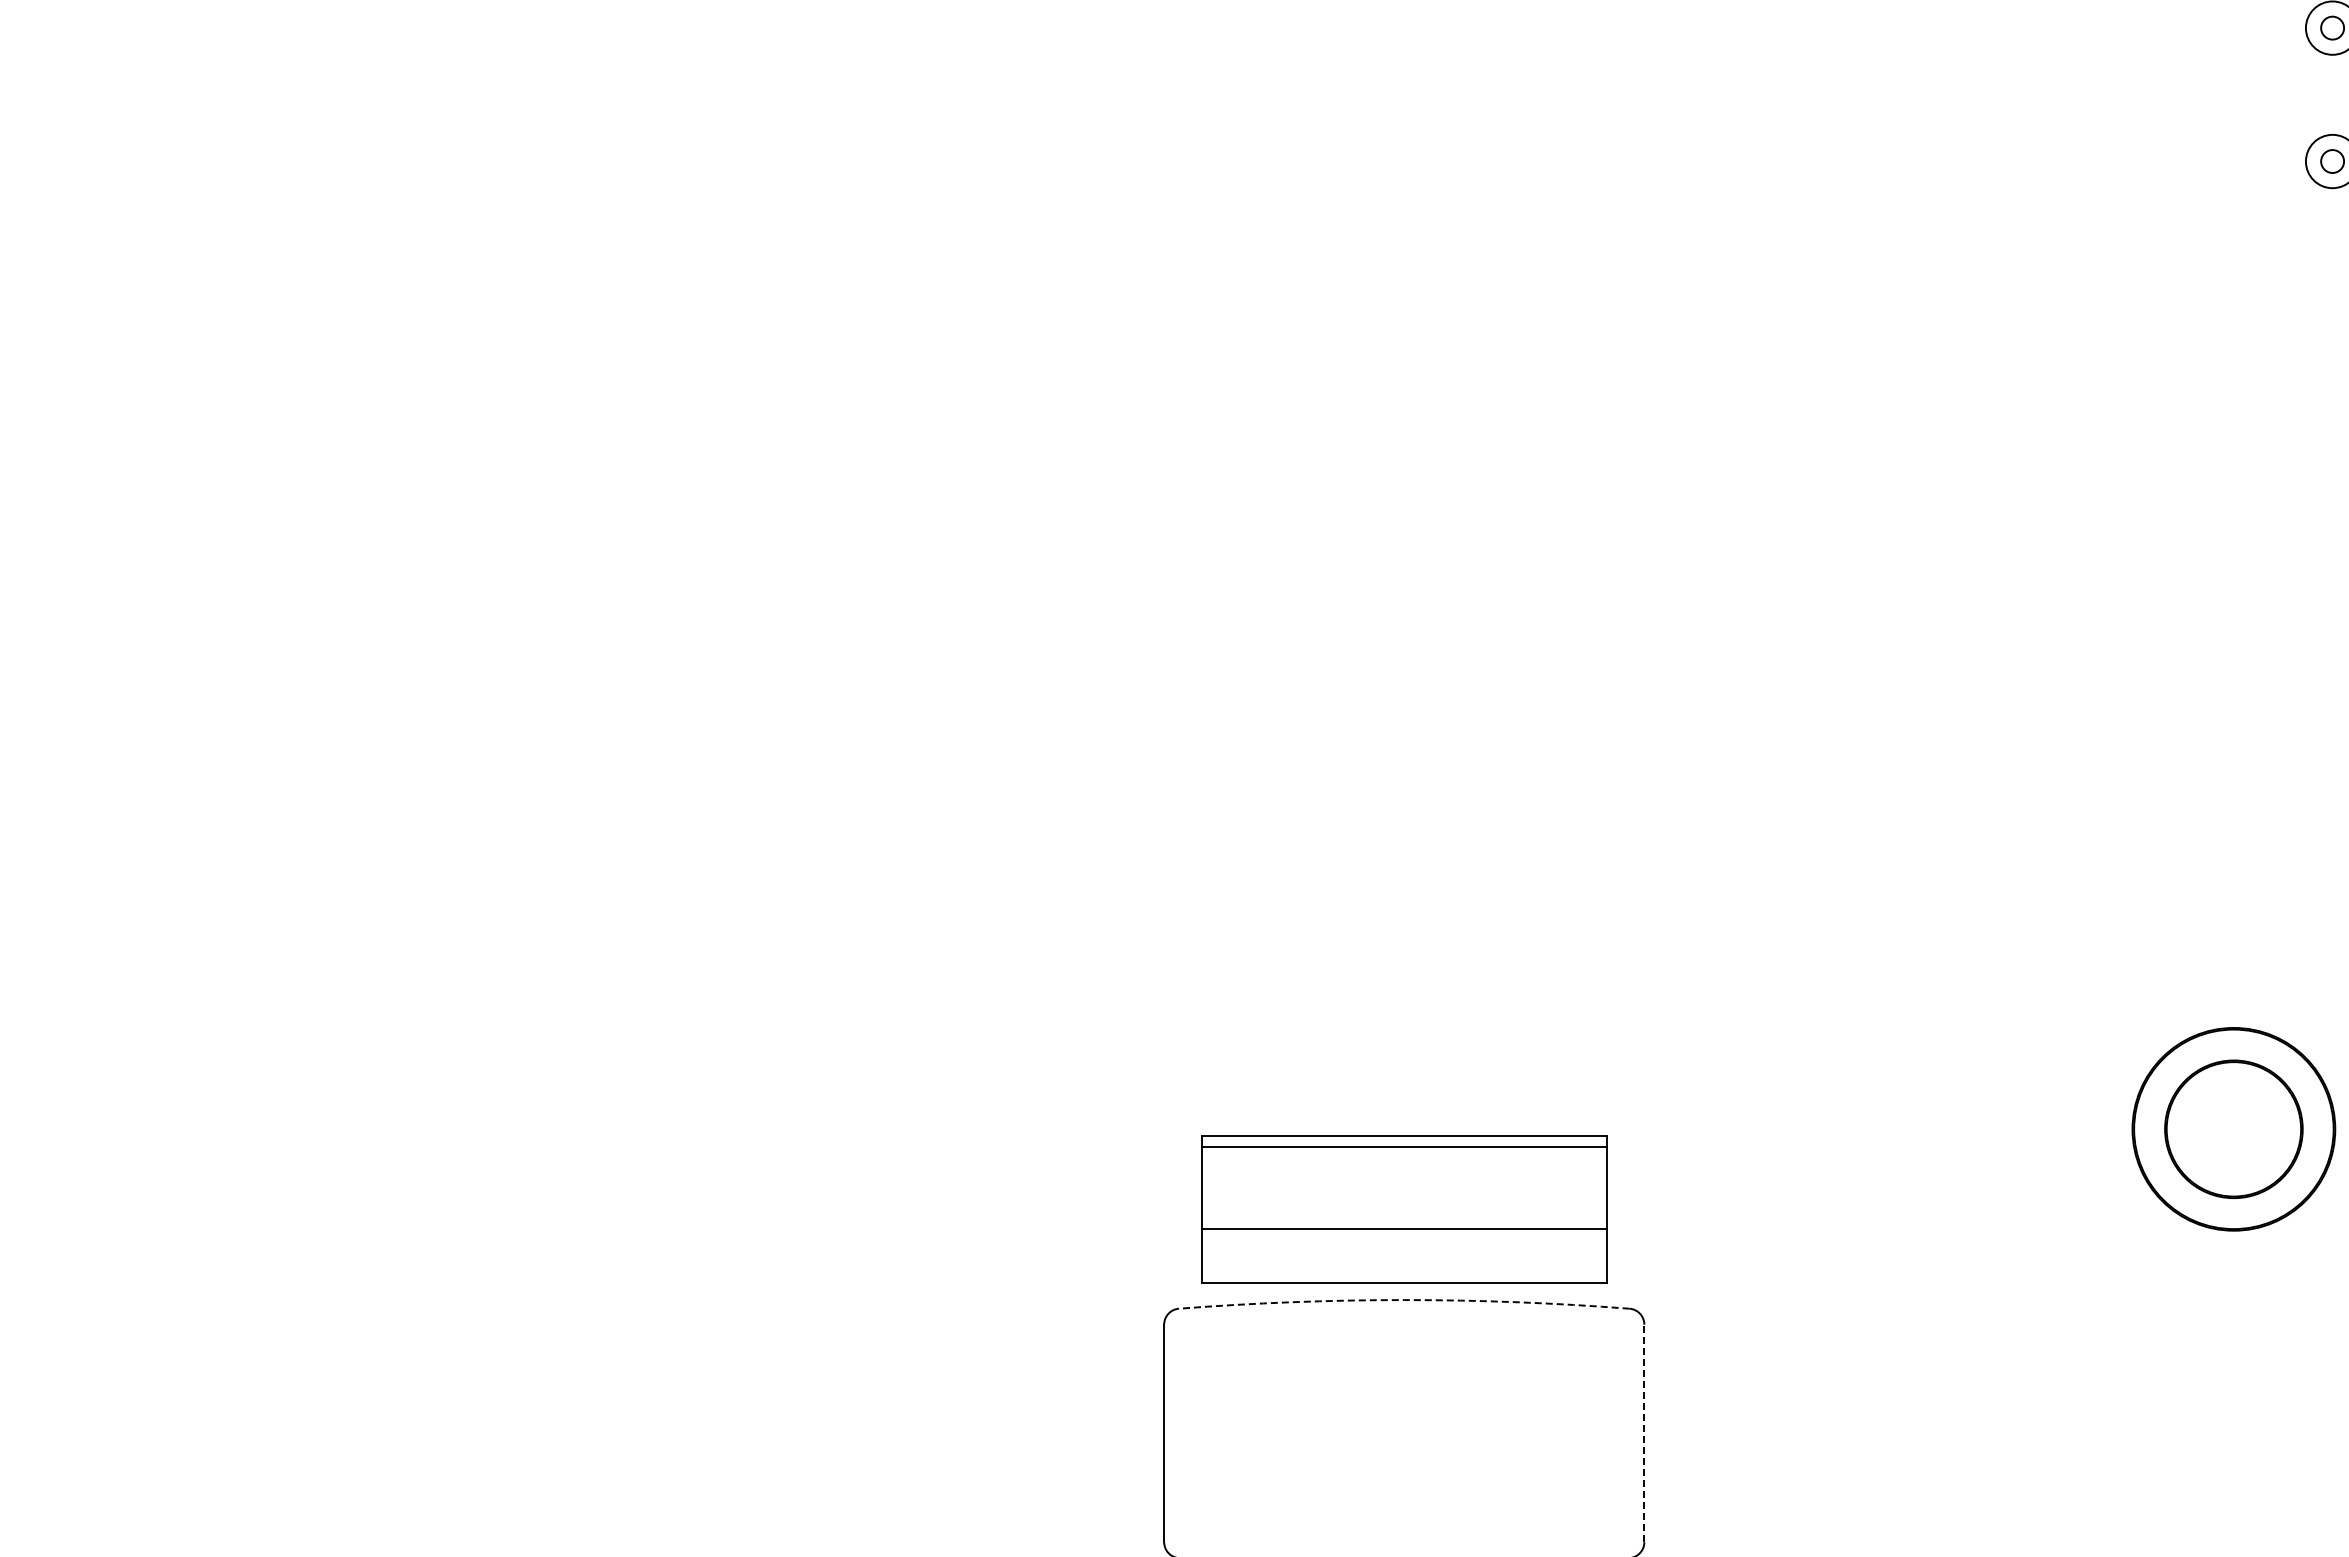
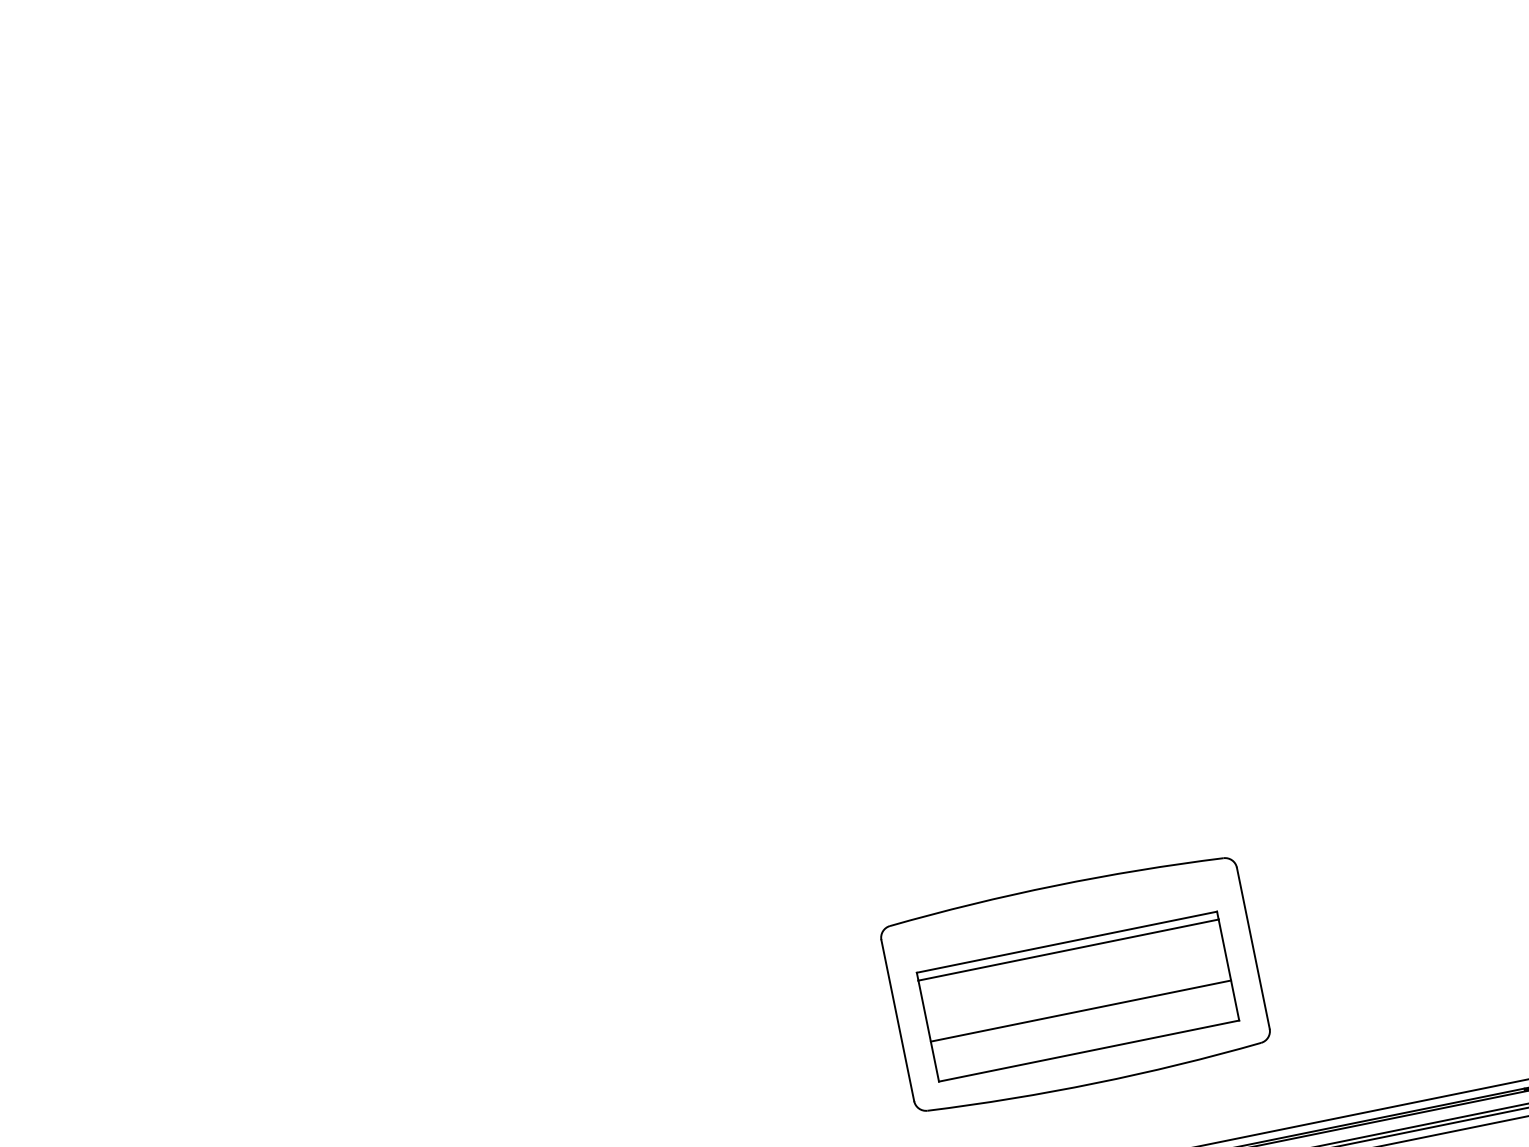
part: (1404, 1209) -> (1078, 996), moved
arc: (1404, 1300) -> (1055, 886), dashed -> solid
line: (1644, 1433) -> (1253, 948), dashed -> solid

